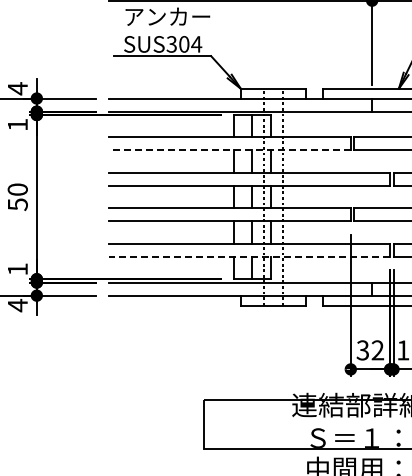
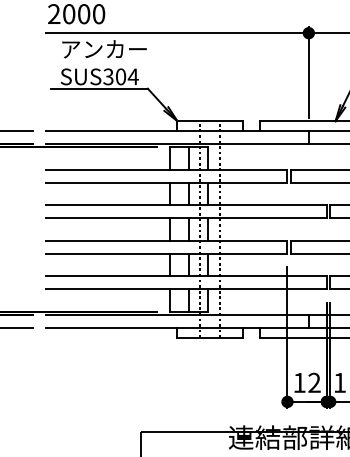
line: (230, 150) -> (167, 182), dashed -> solid
line: (249, 256) -> (186, 288), dashed -> solid
text: (362, 350) -> (299, 382), 32 -> 12

